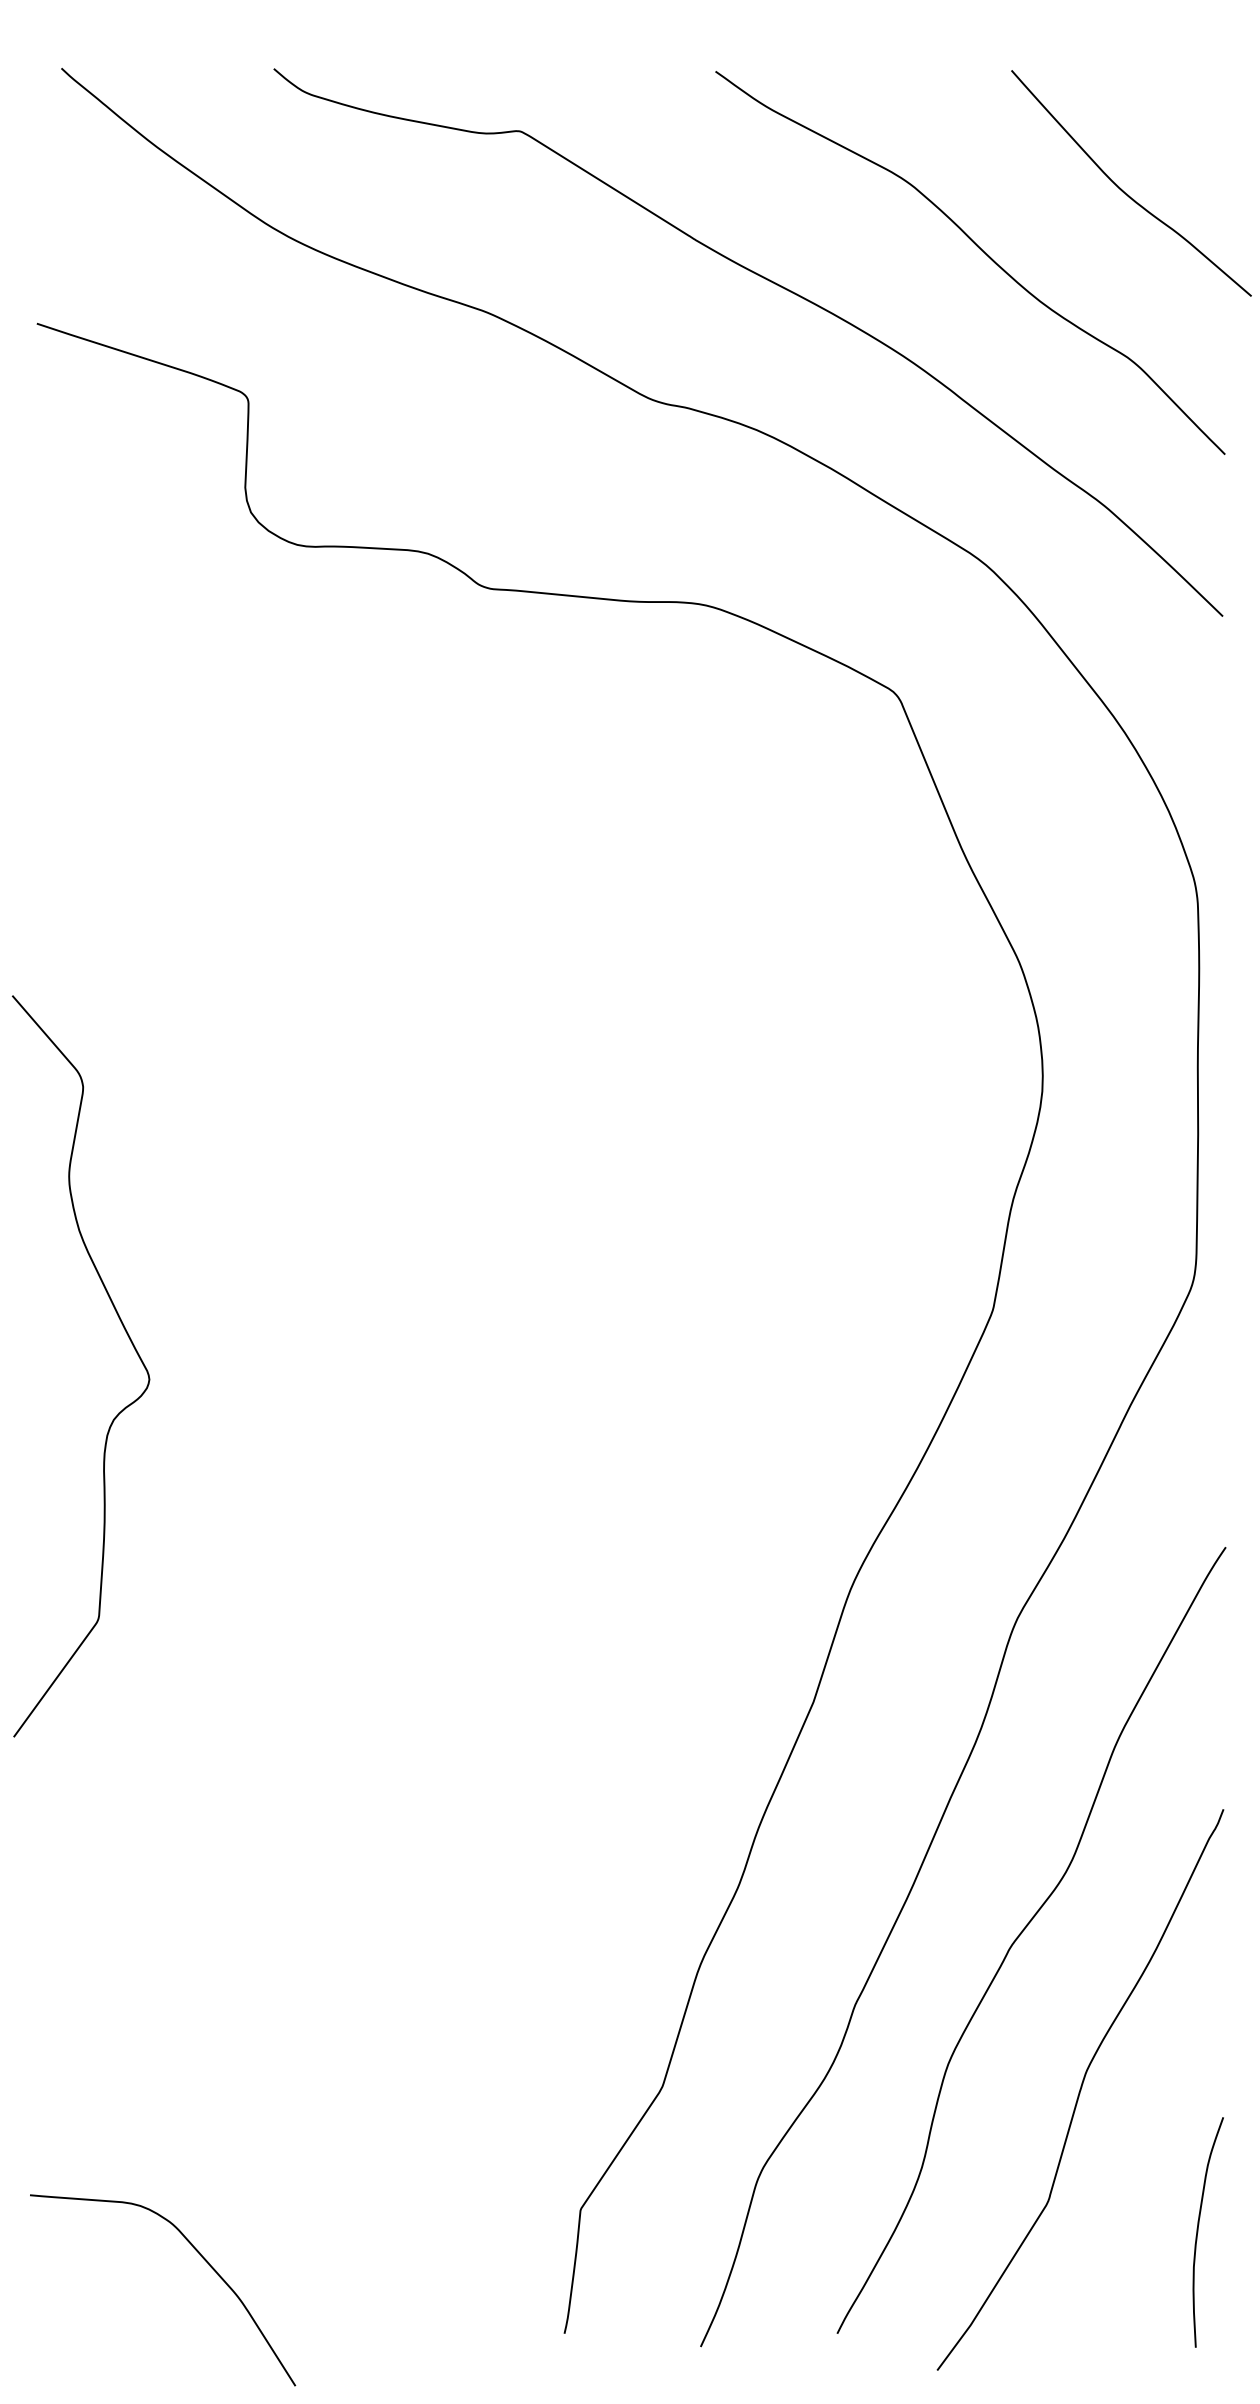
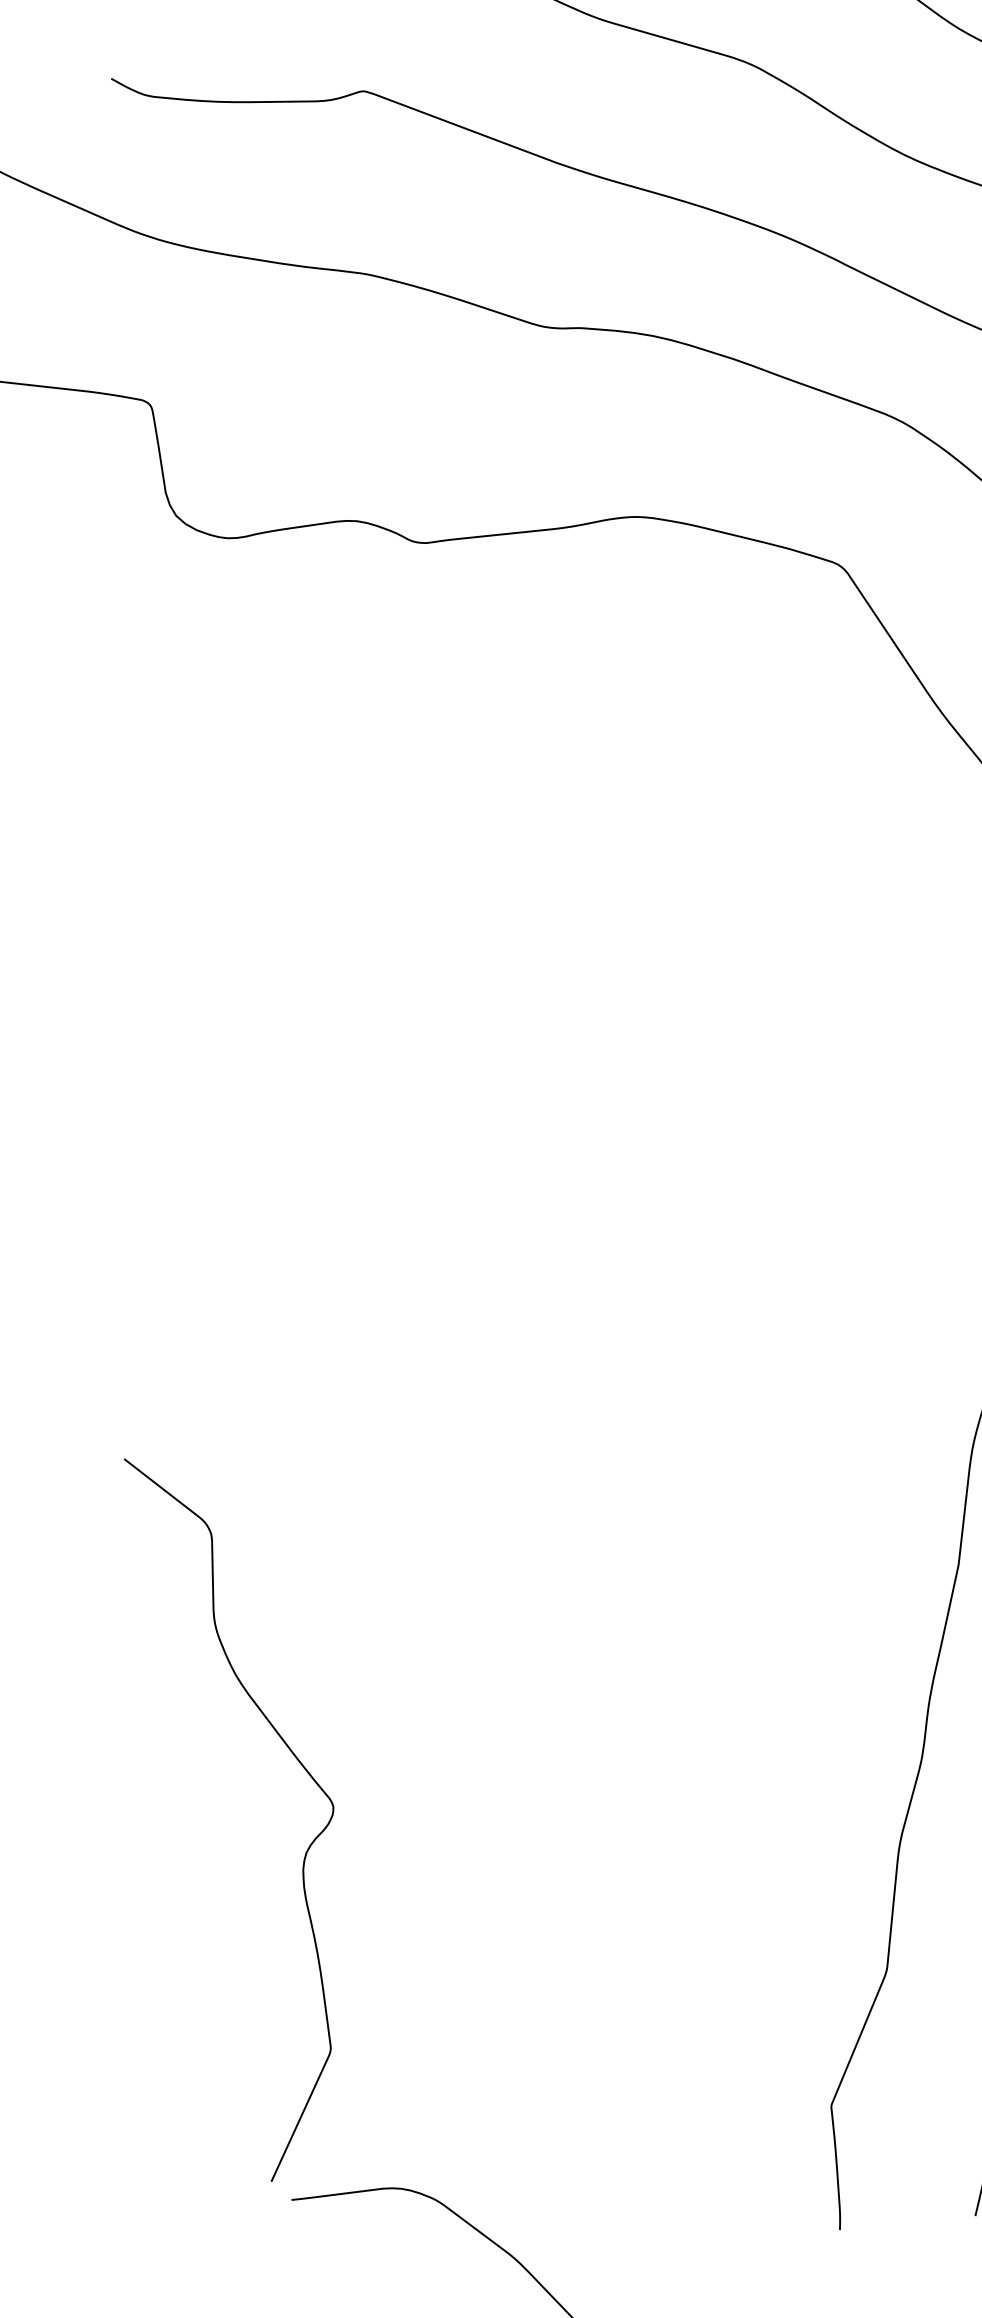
curve: (130, 1341) -> (307, 1772), moved

